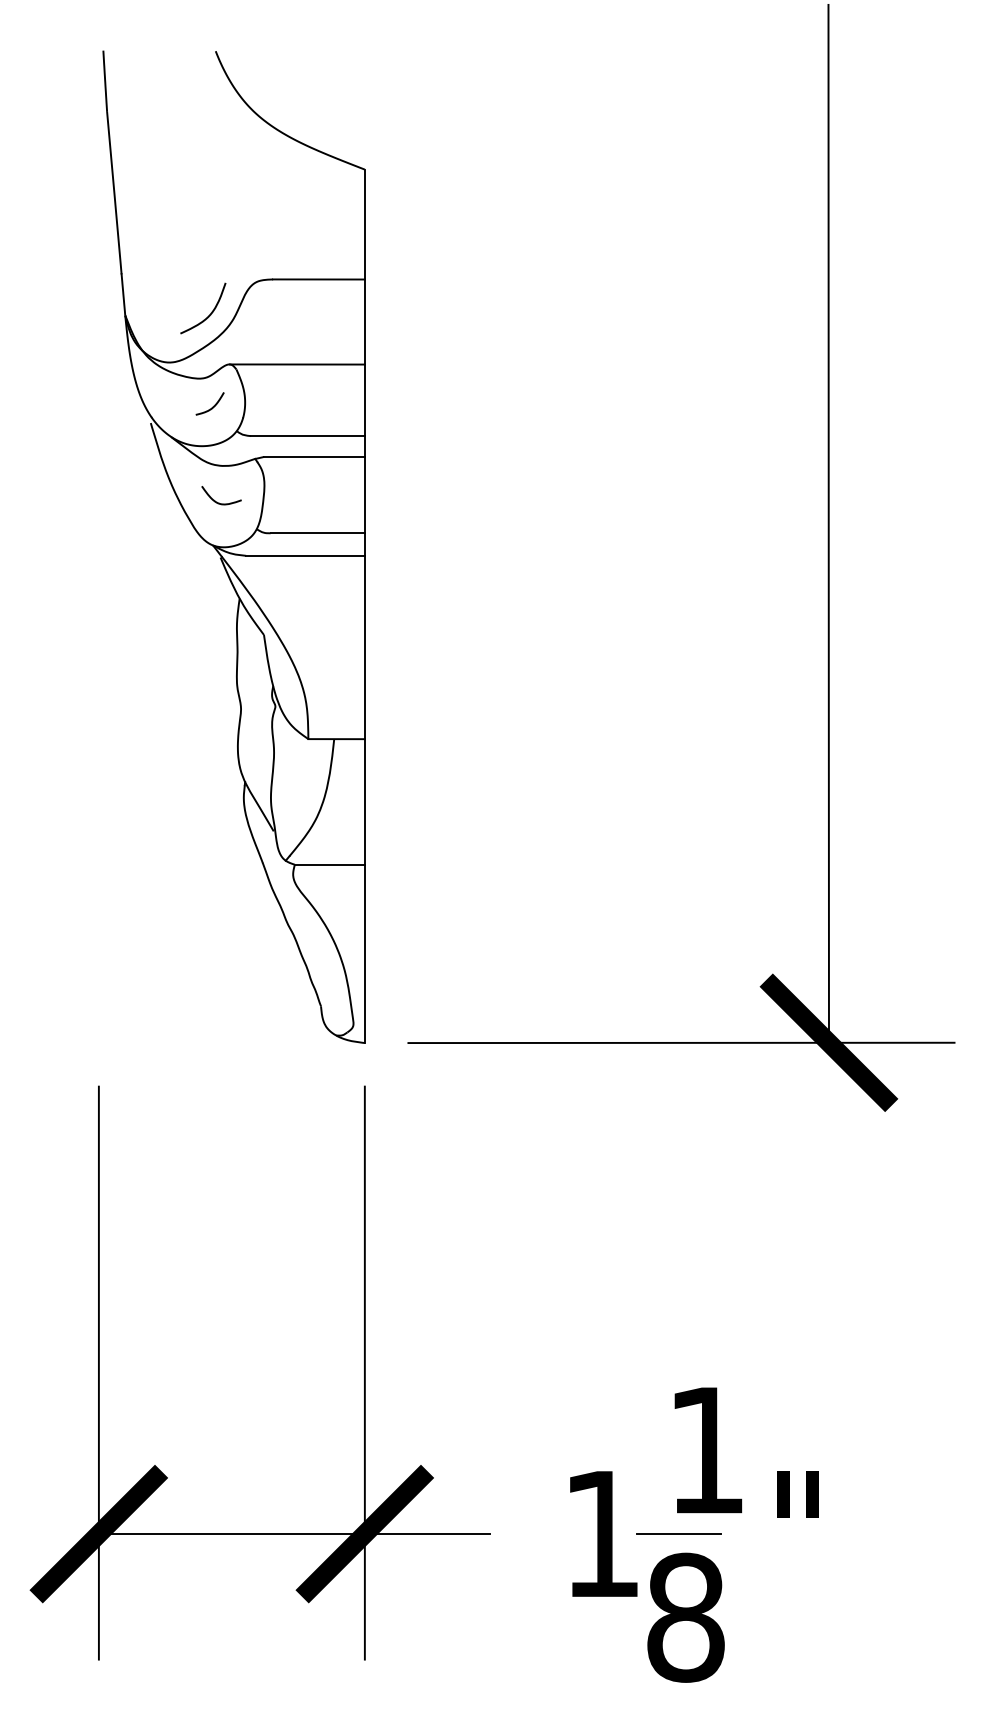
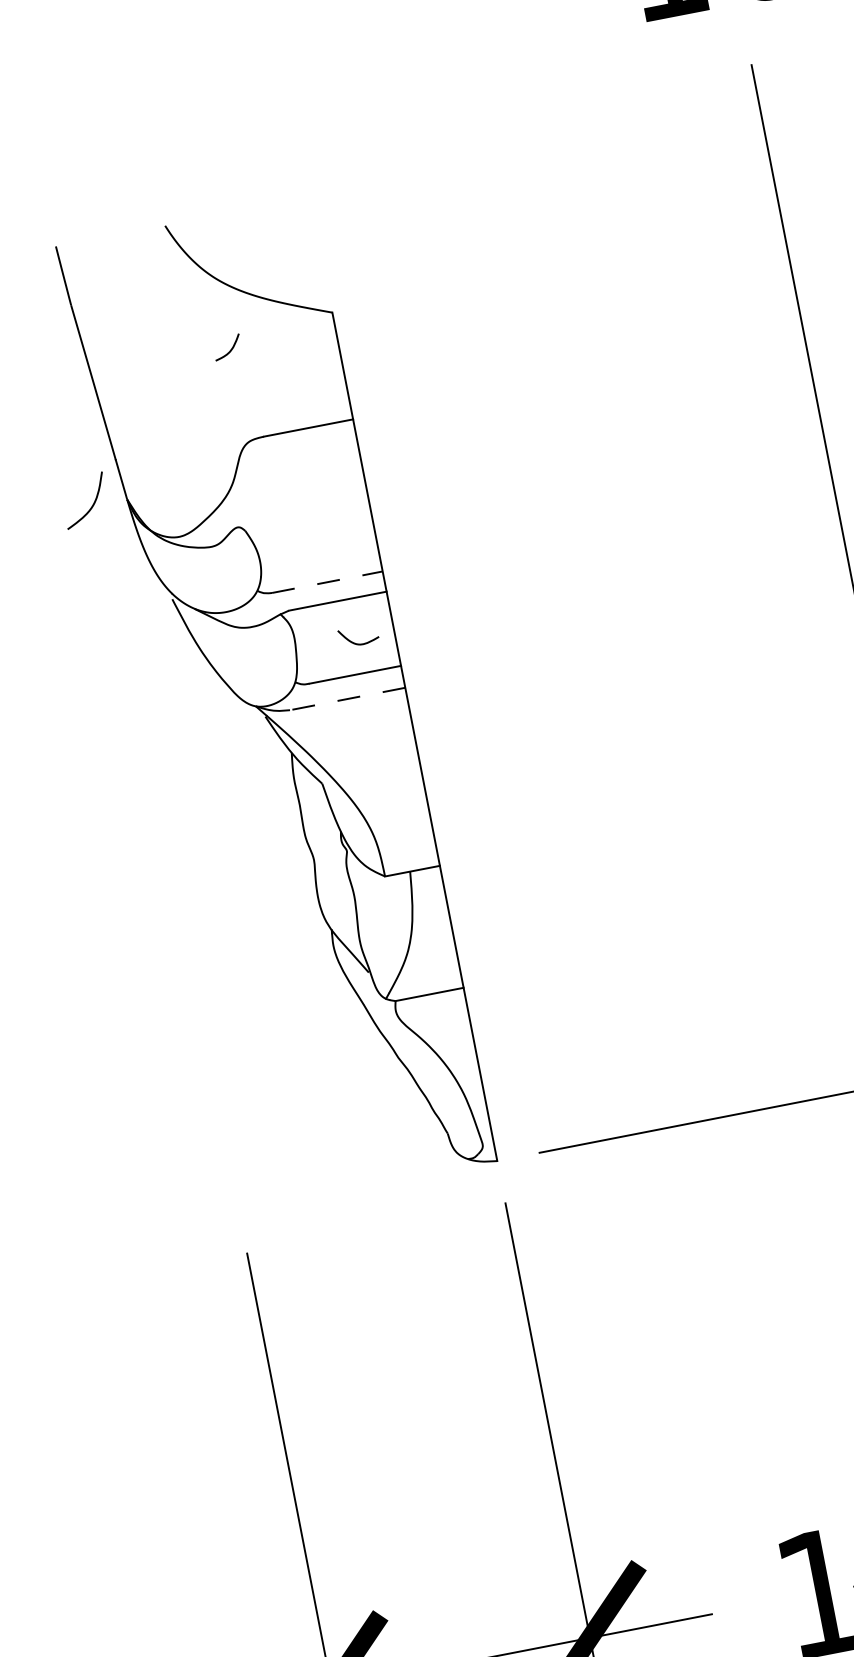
curve: (209, 314) -> (92, 505), moved
line: (297, 364) -> (303, 514), removed
curve: (212, 406) -> (230, 349), moved
line: (307, 436) -> (327, 582), solid -> dashed
curve: (217, 501) -> (355, 642), moved
line: (305, 555) -> (347, 698), solid -> dashed

